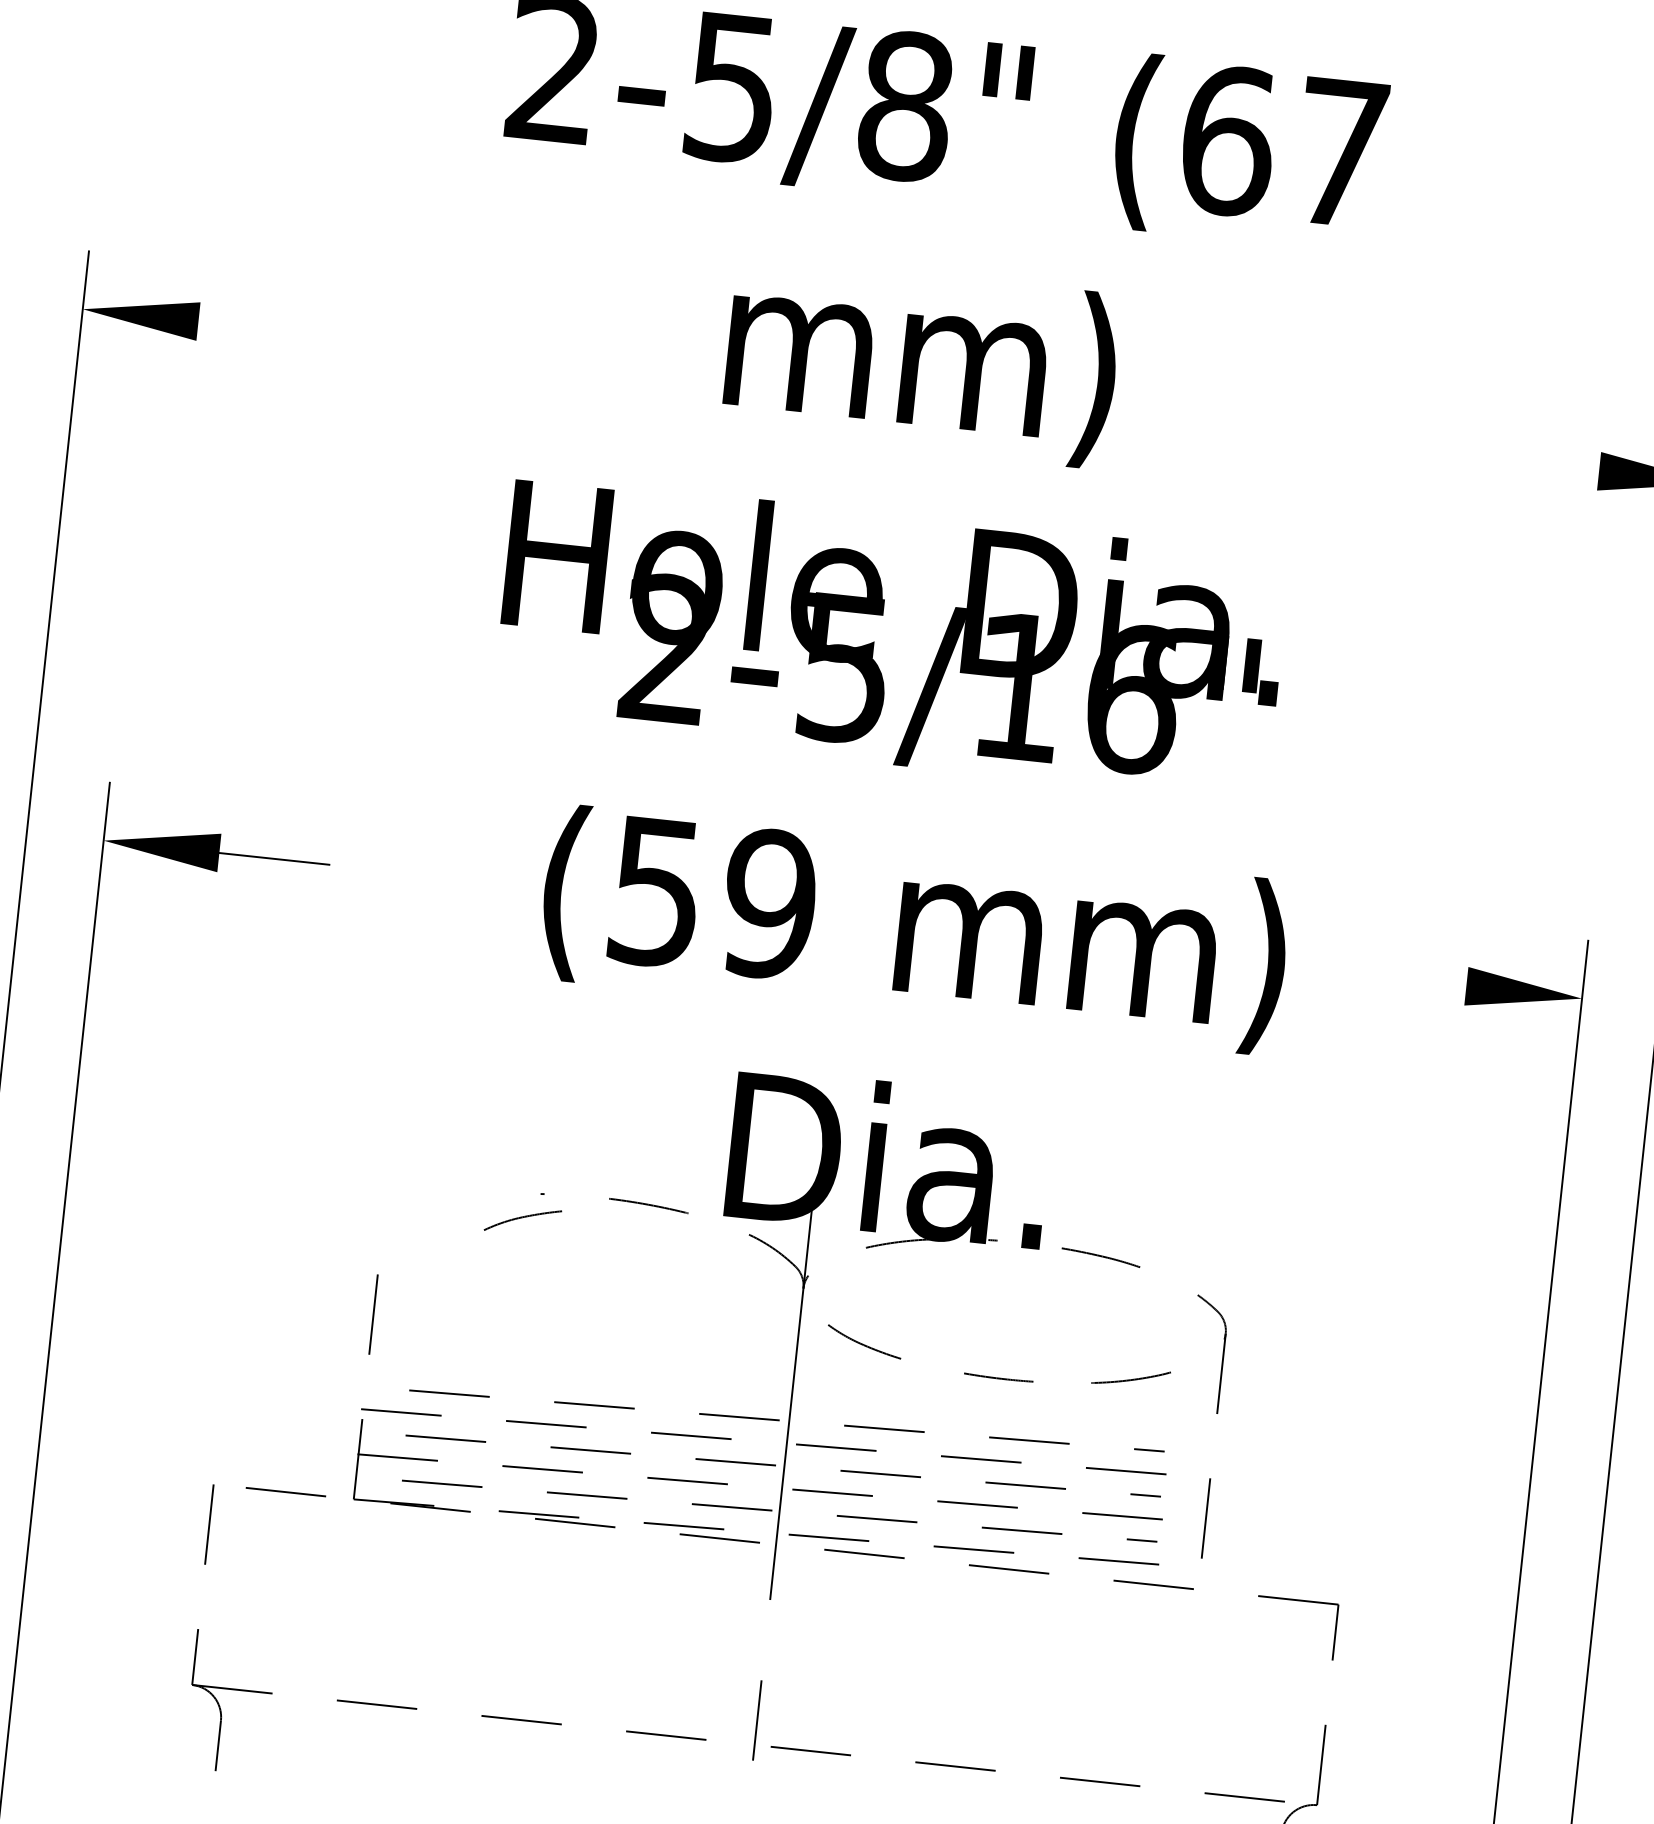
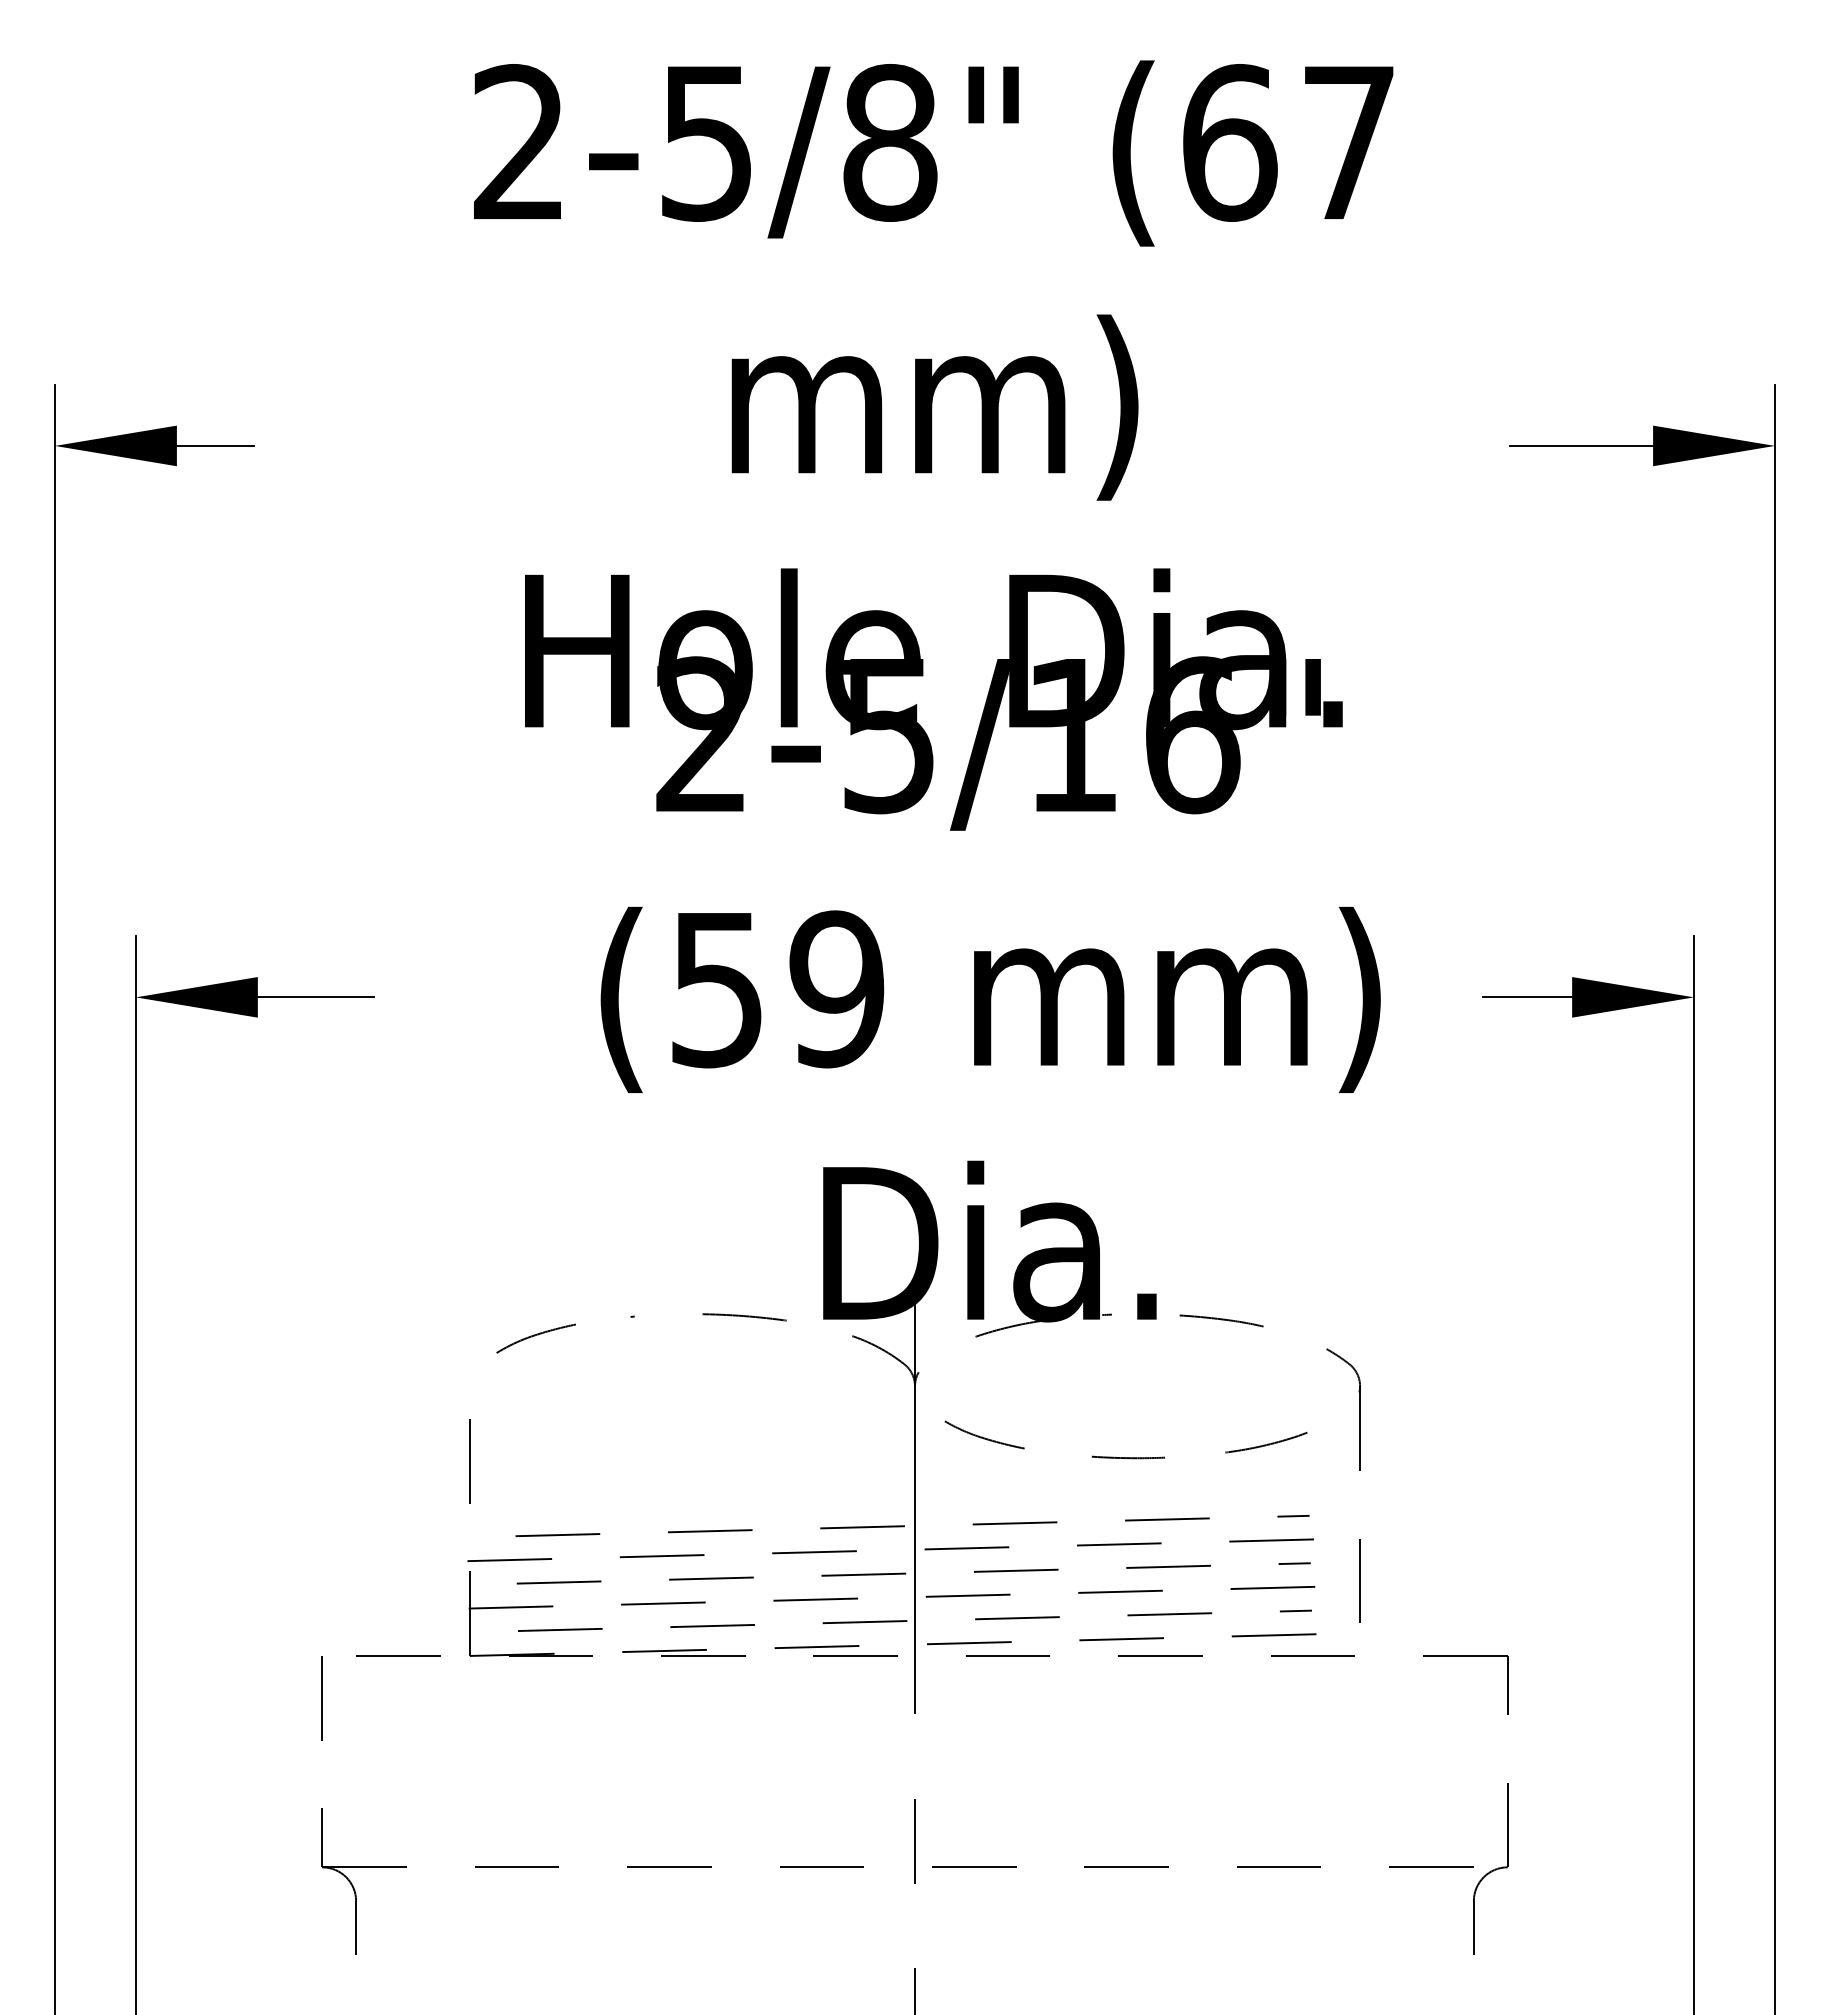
line: (235, 325) -> (215, 445), added
line: (1531, 463) -> (1581, 445), added
line: (1423, 981) -> (1527, 997), added
curve: (522, 1218) -> (535, 1336), moved

